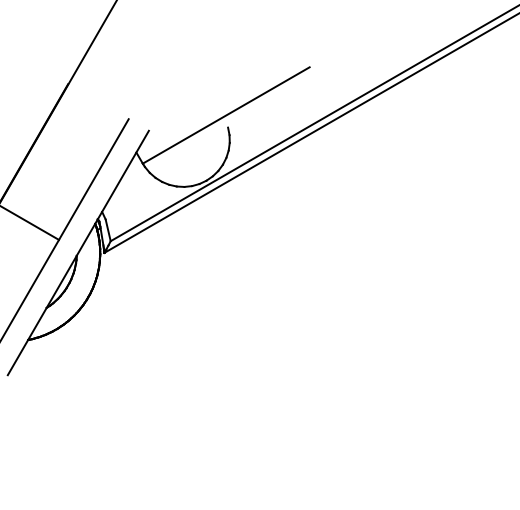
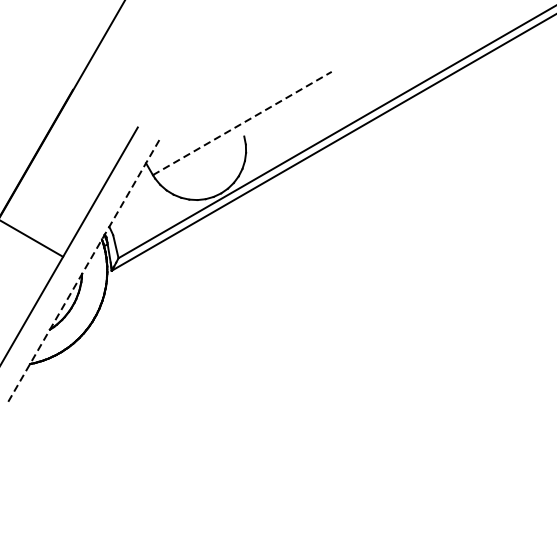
line: (226, 115) -> (242, 123), solid -> dashed
line: (78, 252) -> (84, 270), solid -> dashed

